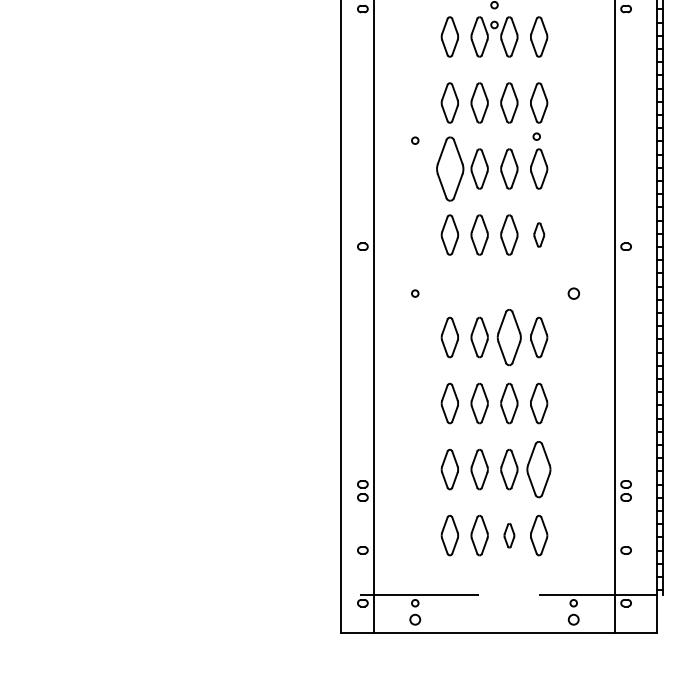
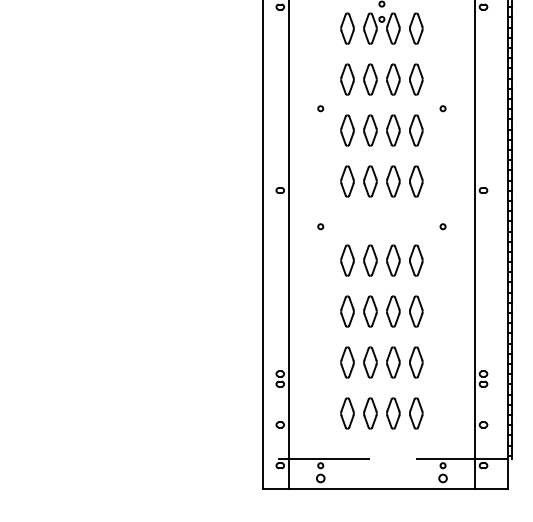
circle: (536, 136) -> (442, 108), moved
part: (449, 168) -> (347, 130), size x0.62
part: (539, 234) -> (416, 181), size x1.67
circle: (573, 293) -> (442, 226), size x0.62
part: (509, 337) -> (393, 260), size x0.71
part: (539, 469) -> (416, 362), size x0.71
part: (509, 535) -> (393, 413), size x1.67

